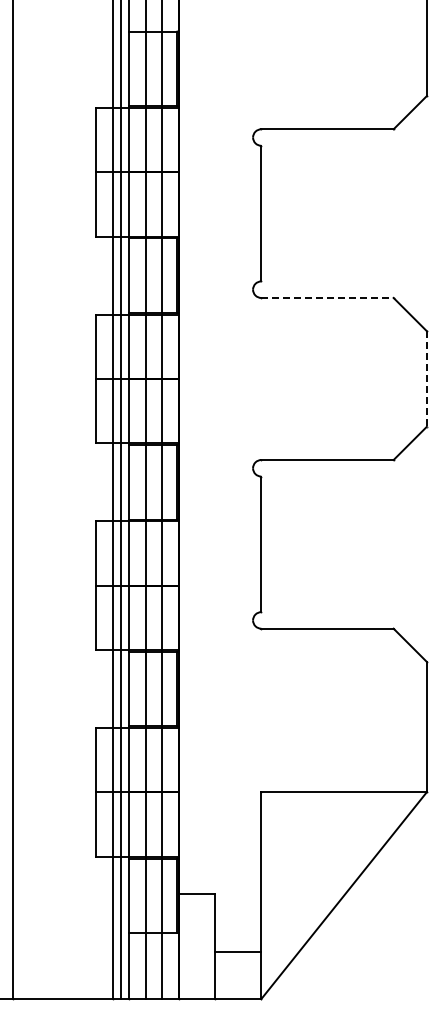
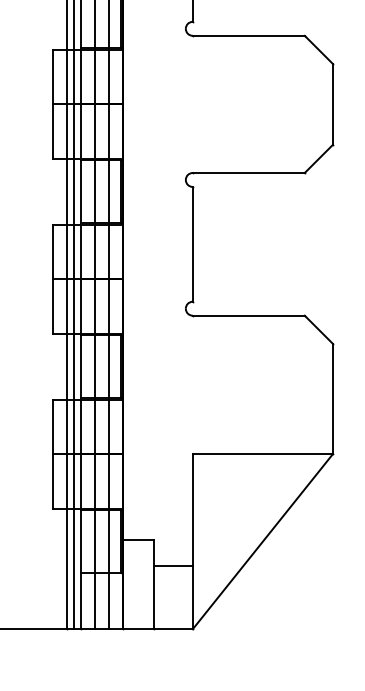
line: (327, 297) -> (248, 35), dashed -> solid
line: (426, 379) -> (332, 104), dashed -> solid
line: (238, 951) -> (173, 566), moved

